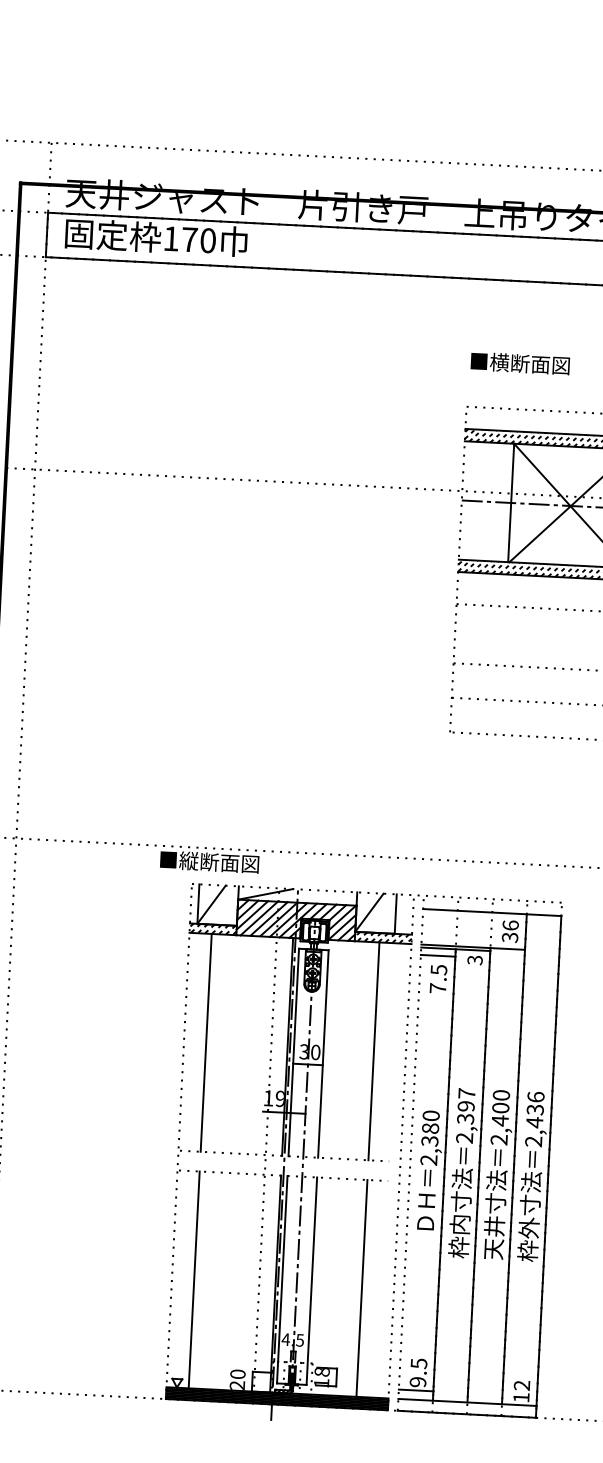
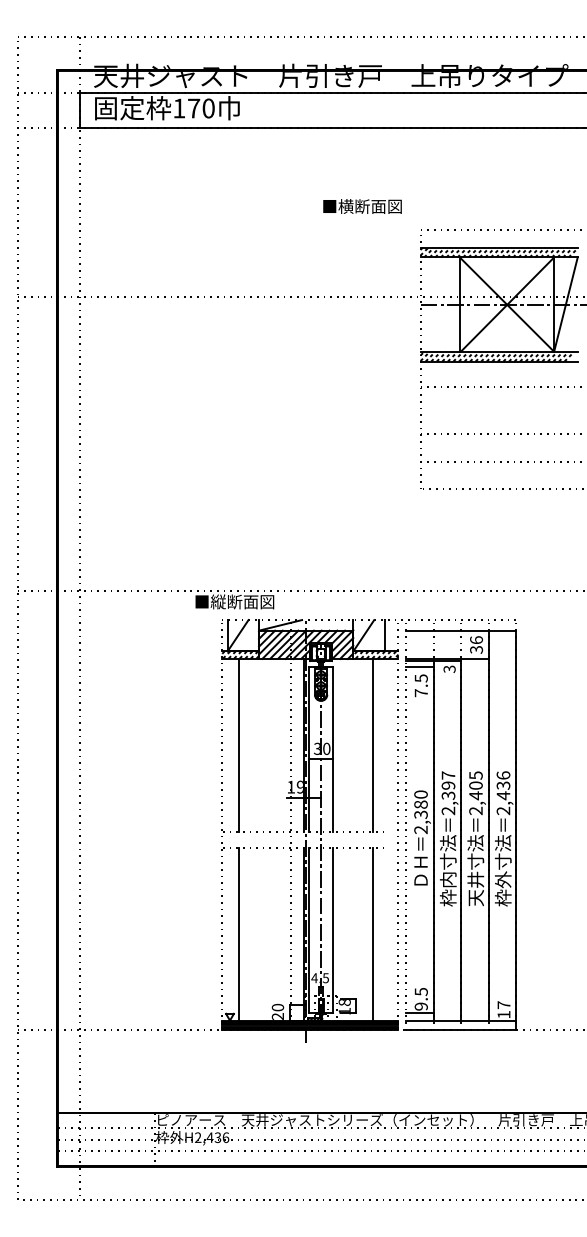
text: (520, 363) -> (362, 206), moved
text: (500, 1095) -> (475, 775), 2,400 -> 2,405
text: (521, 1385) -> (503, 1005), 12 -> 17

